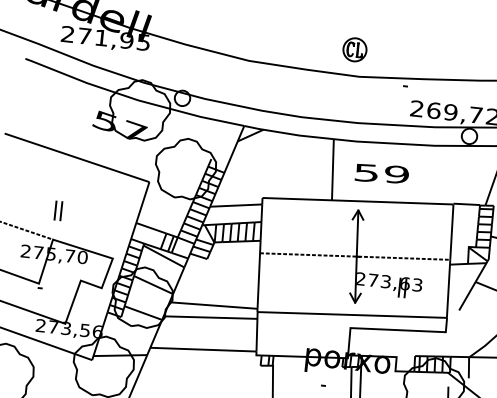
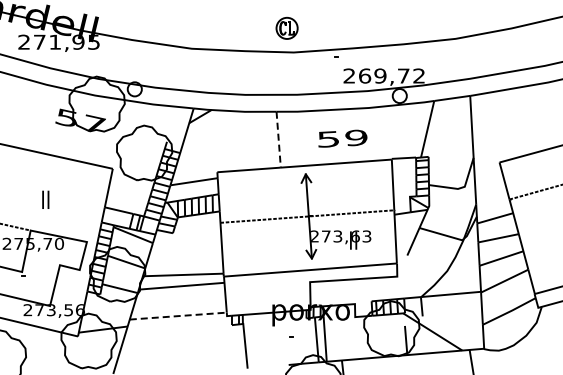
line: (332, 170) -> (278, 140), solid -> dashed
text: (381, 173) -> (342, 138), moved
text: (58, 210) -> (45, 199), moved
line: (203, 350) -> (178, 316), solid -> dashed

